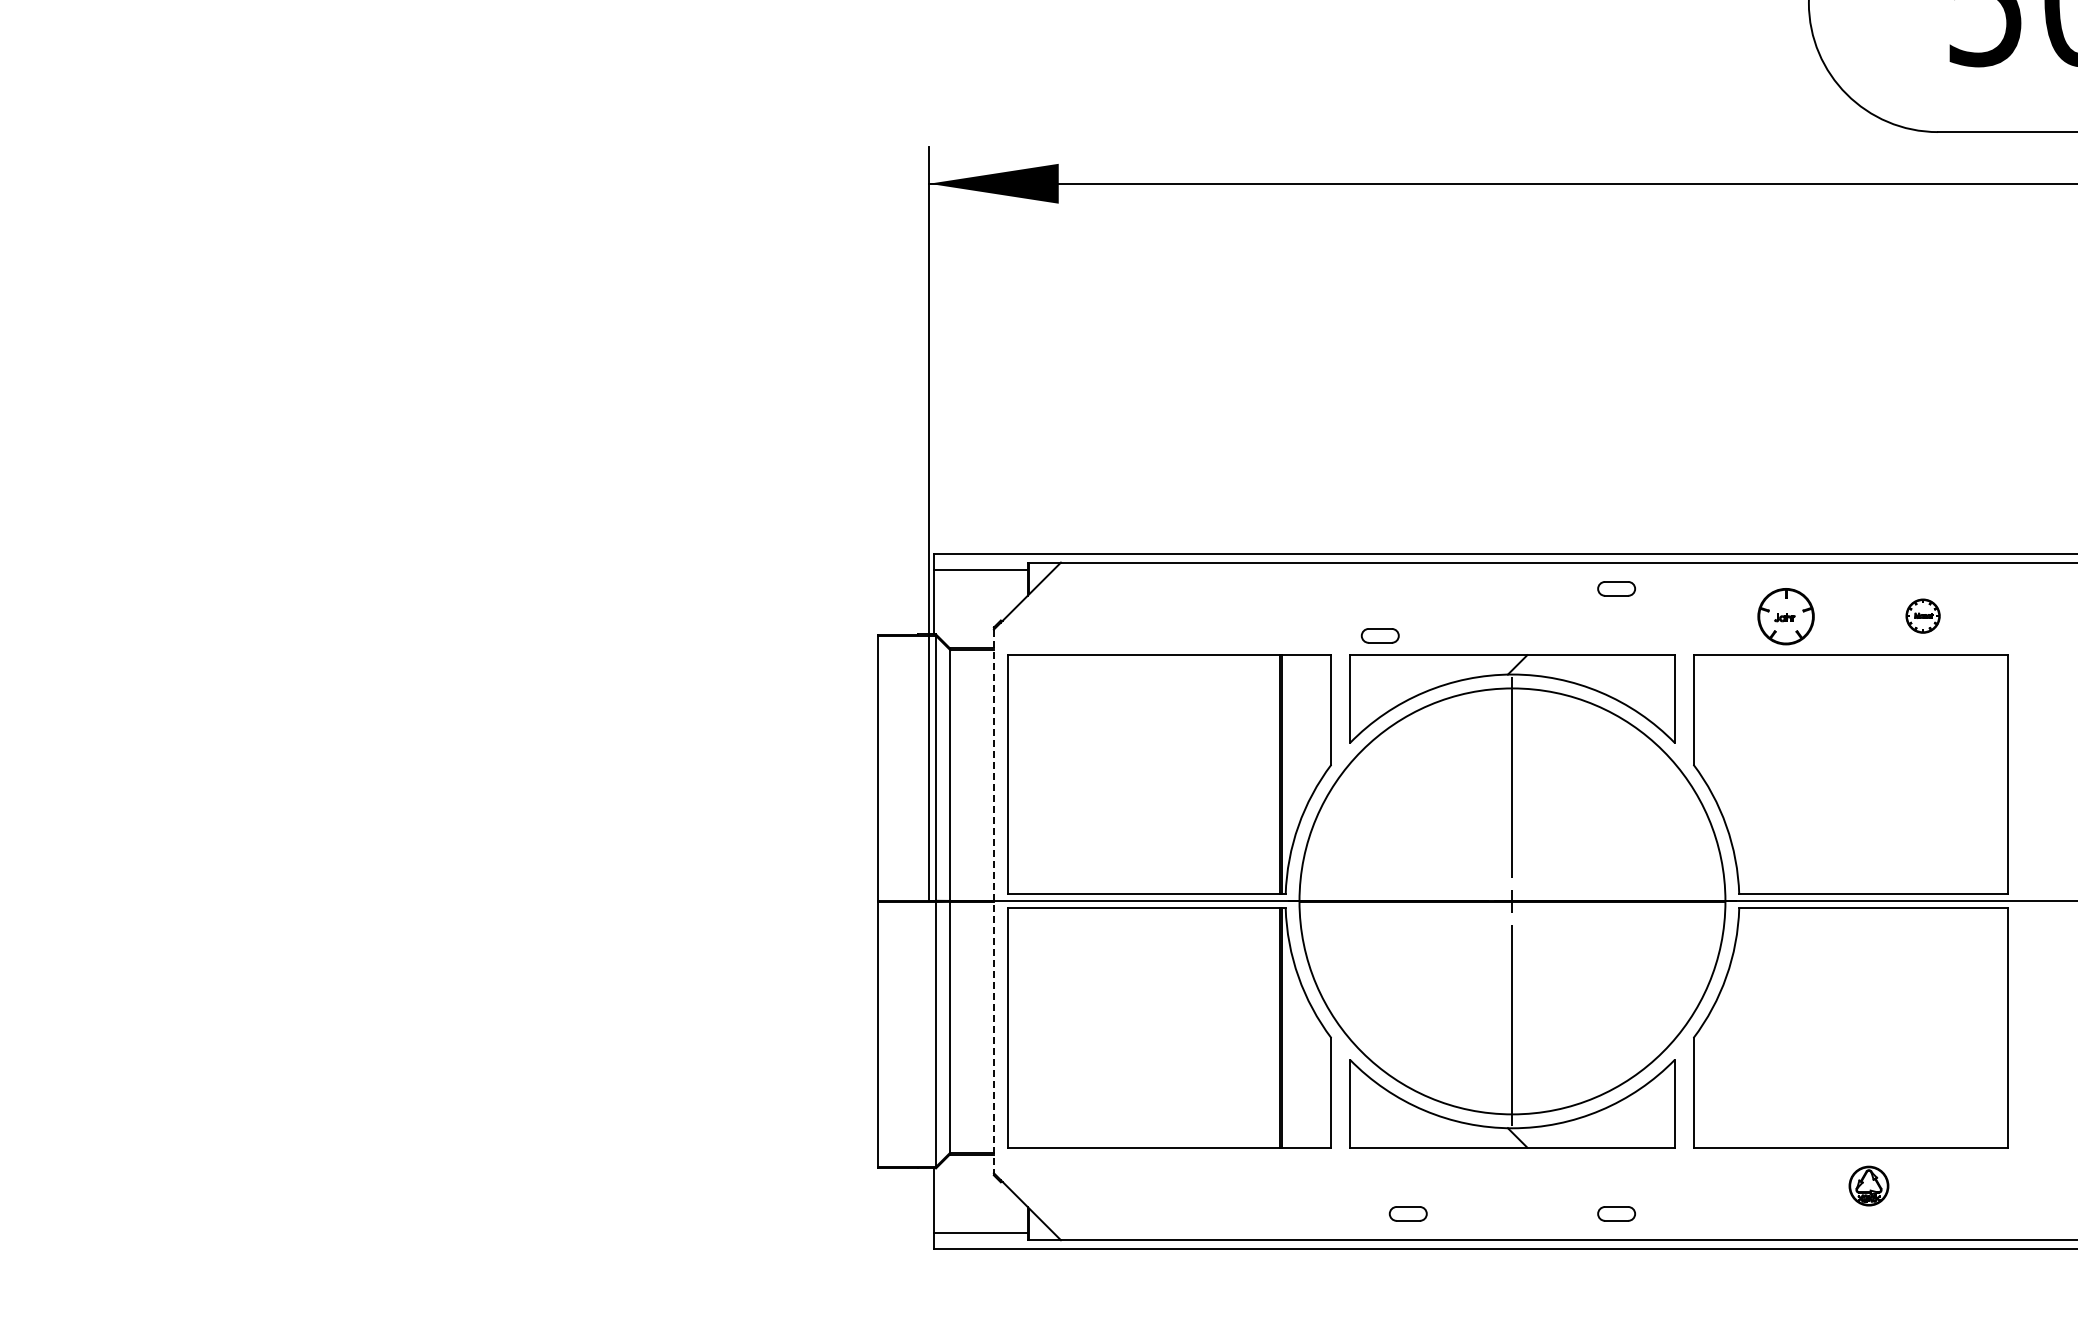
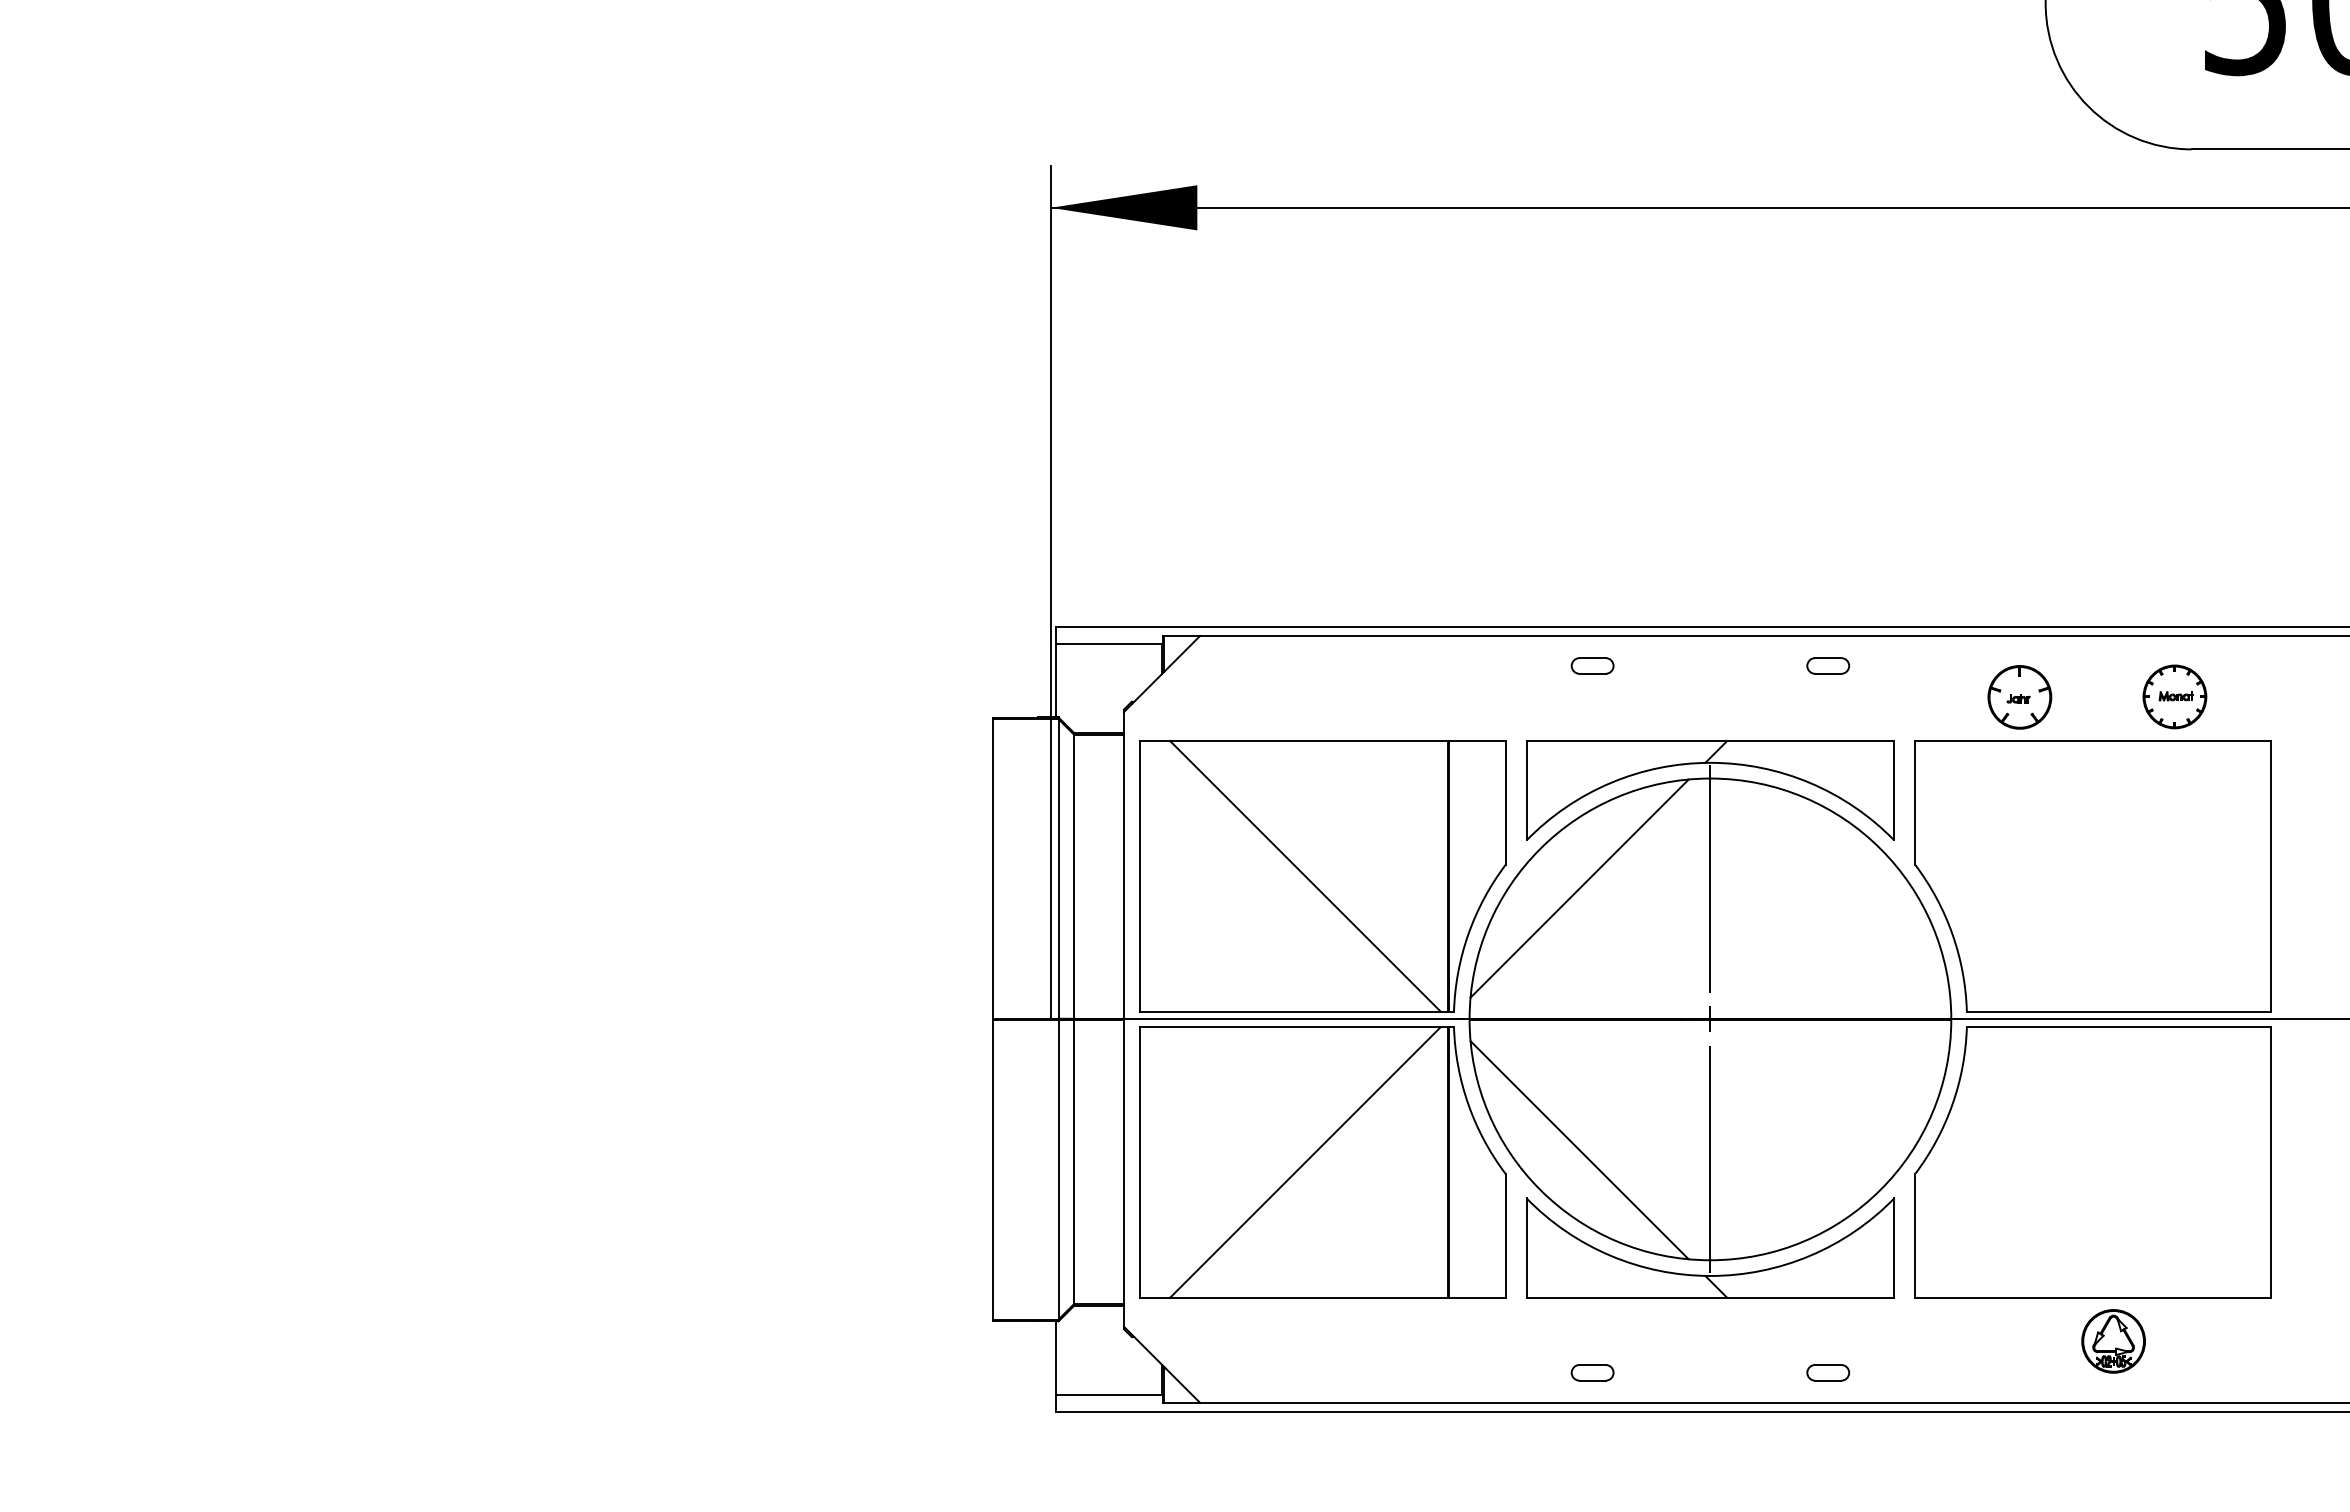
part: (1922, 615) -> (2174, 696), size x1.67
part: (1379, 635) -> (1591, 665), moved
line: (1153, 774) -> (1304, 875), added
line: (1396, 785) -> (1579, 888), added
line: (993, 901) -> (1123, 1019), dashed -> solid
line: (1396, 1016) -> (1579, 1149), added
line: (1153, 1027) -> (1304, 1161), added
part: (1868, 1185) -> (2113, 1340), size x1.43

